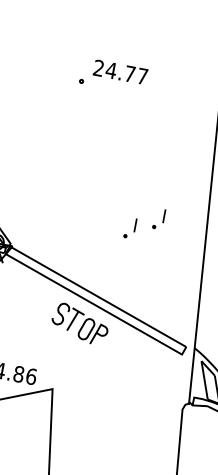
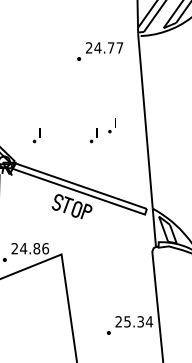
part: (113, 76) -> (100, 51), moved
part: (48, 213) -> (36, 135), added

